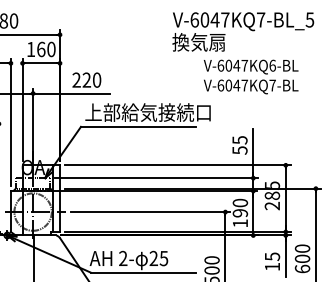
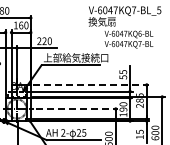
line: (178, 164) -> (91, 84), solid -> dashed
line: (150, 213) -> (77, 109), solid -> dashed

